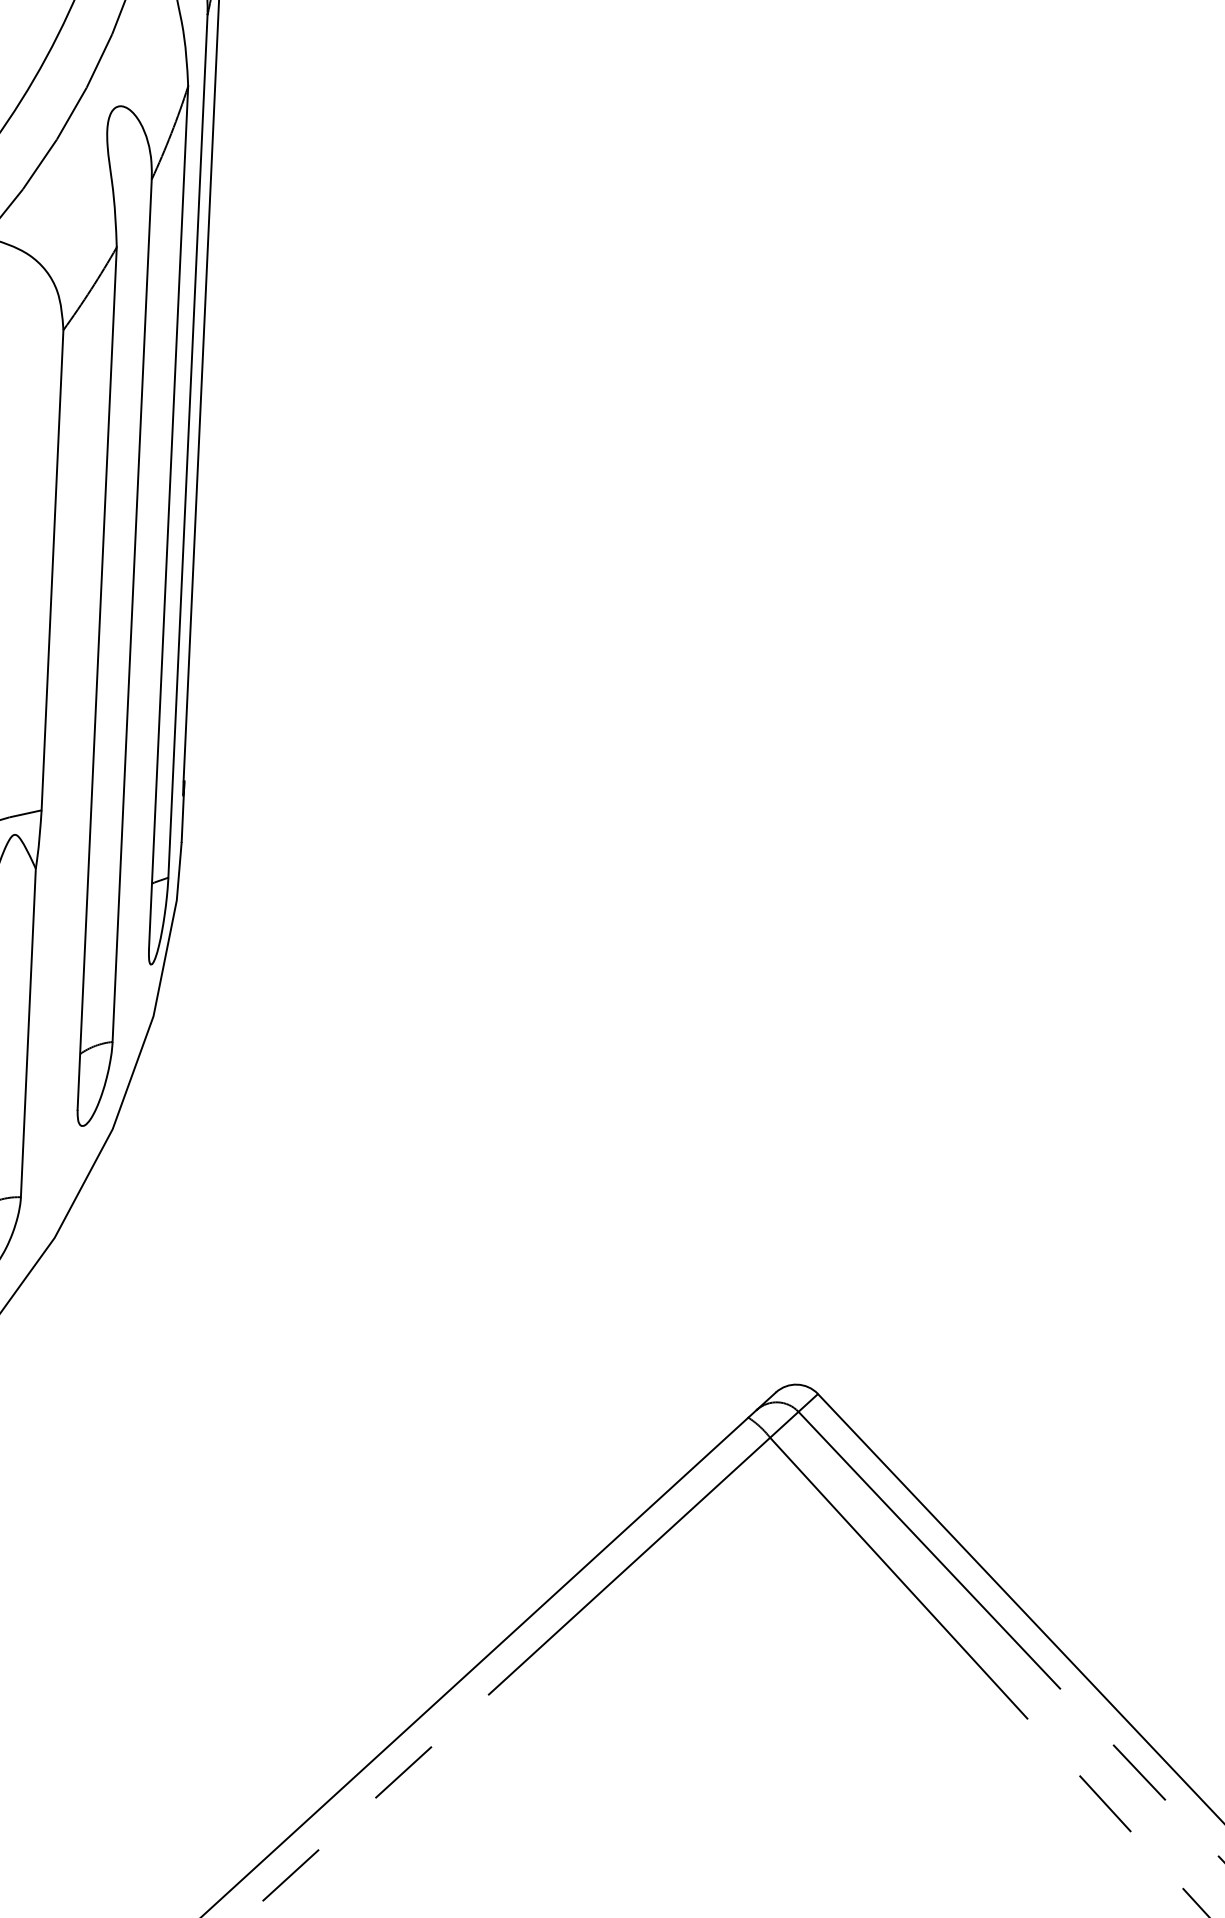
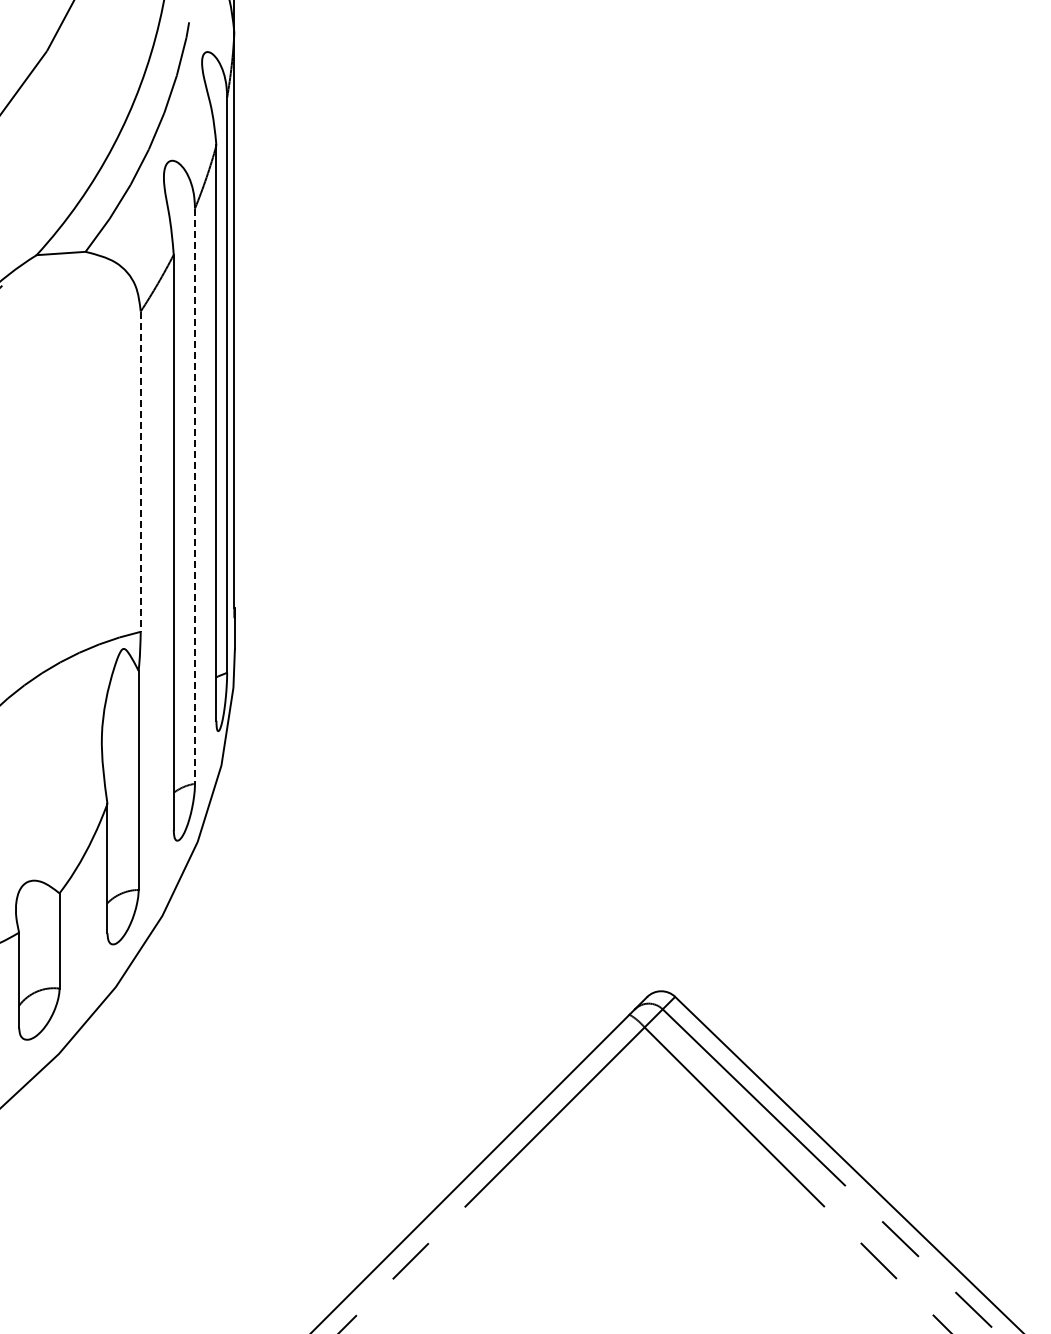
line: (52, 571) -> (140, 472), solid -> dashed
line: (131, 611) -> (194, 496), solid -> dashed

